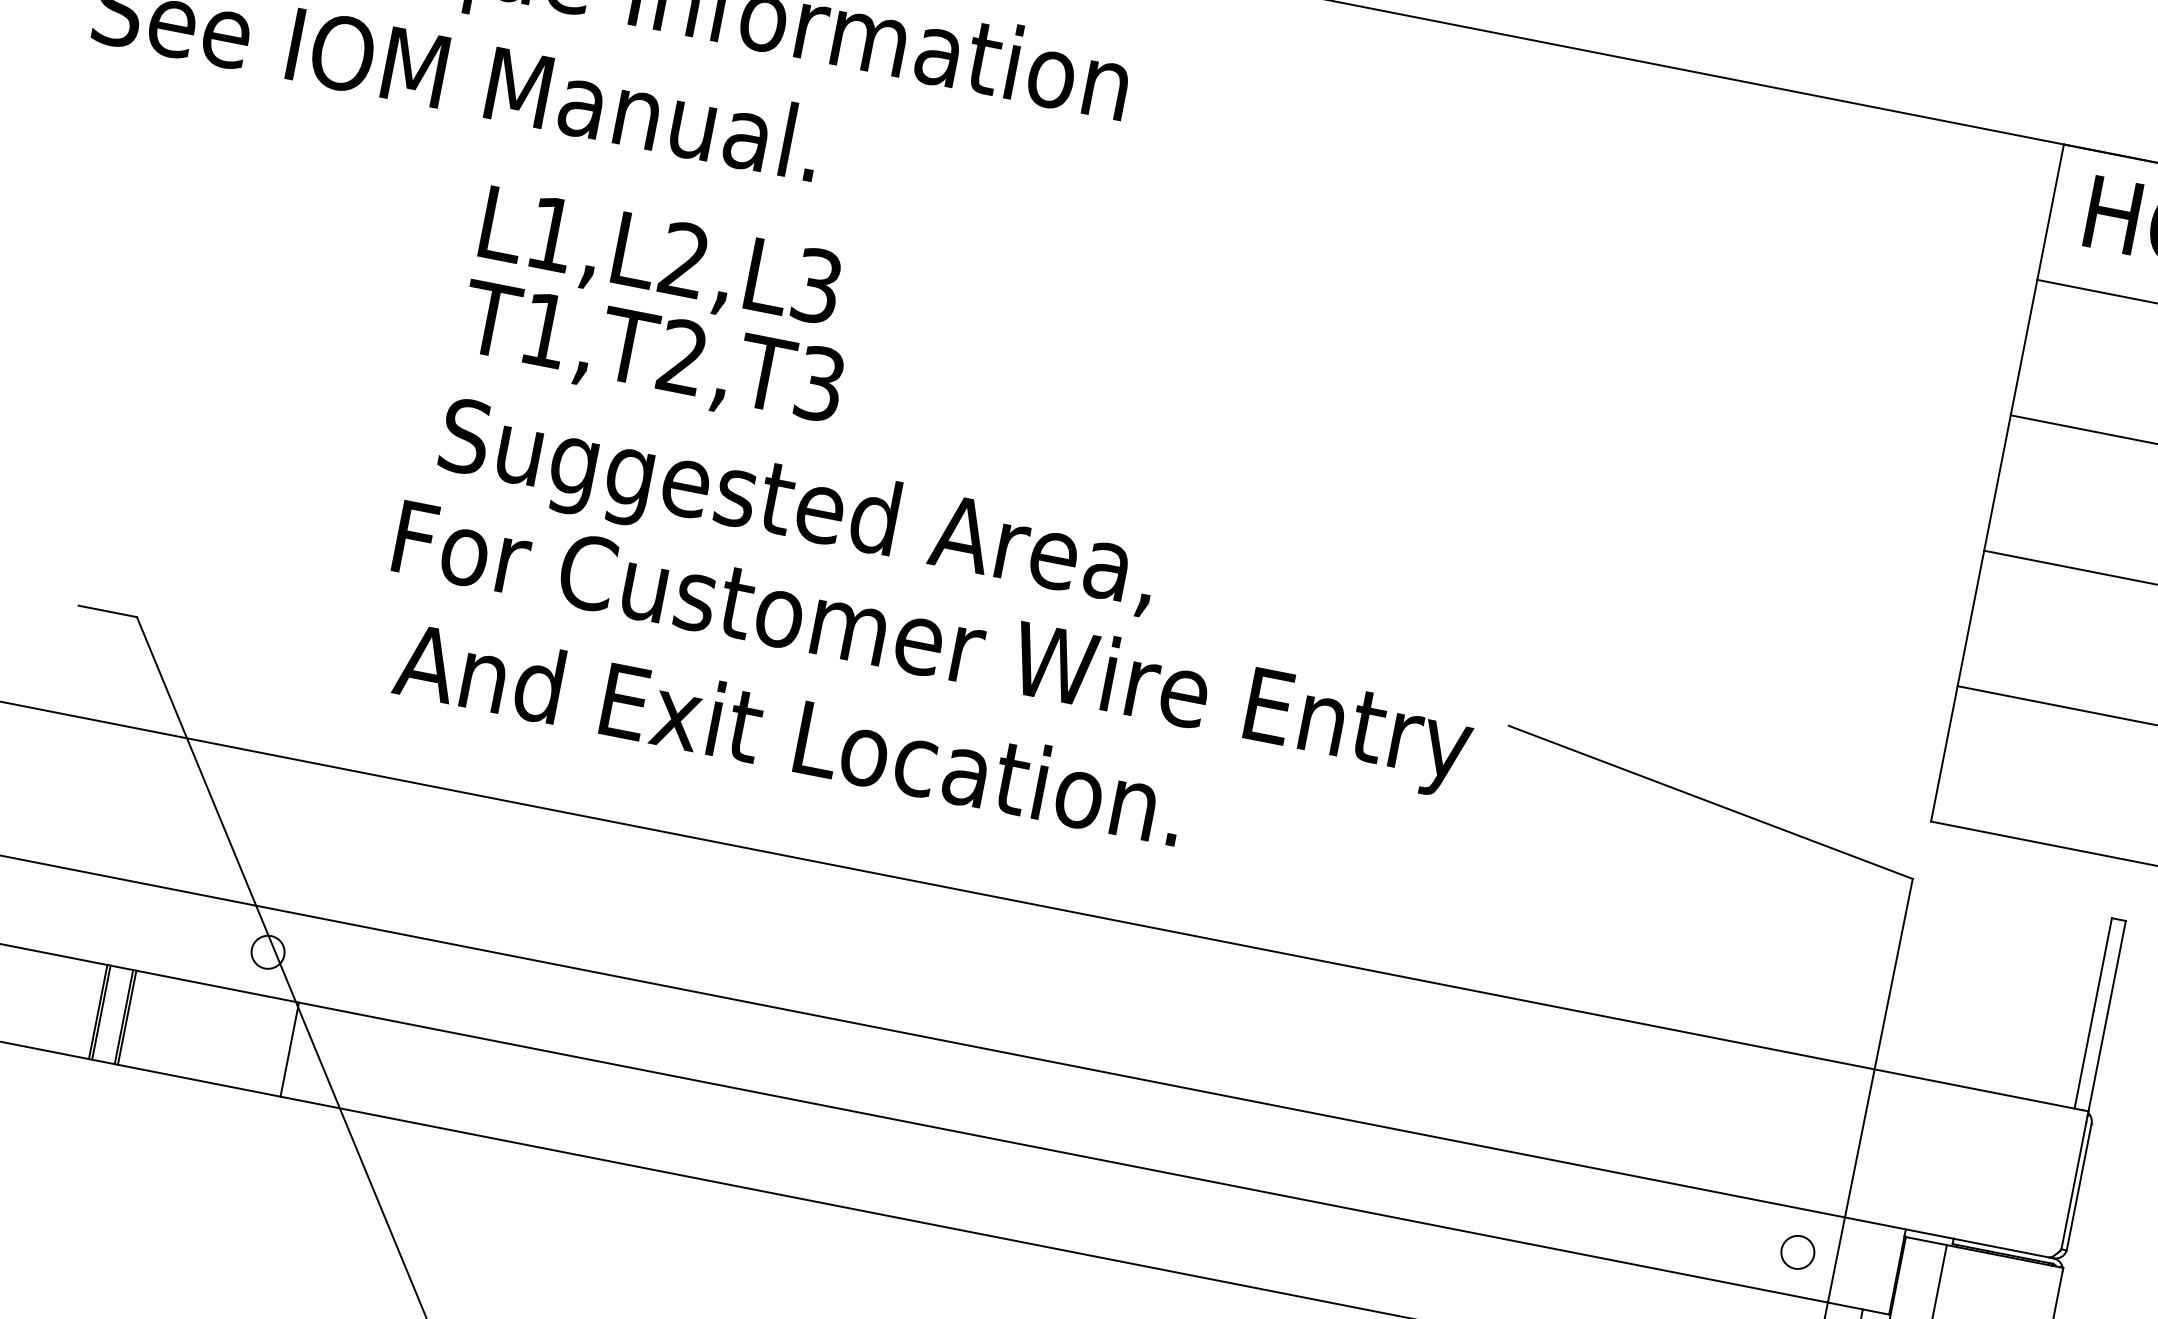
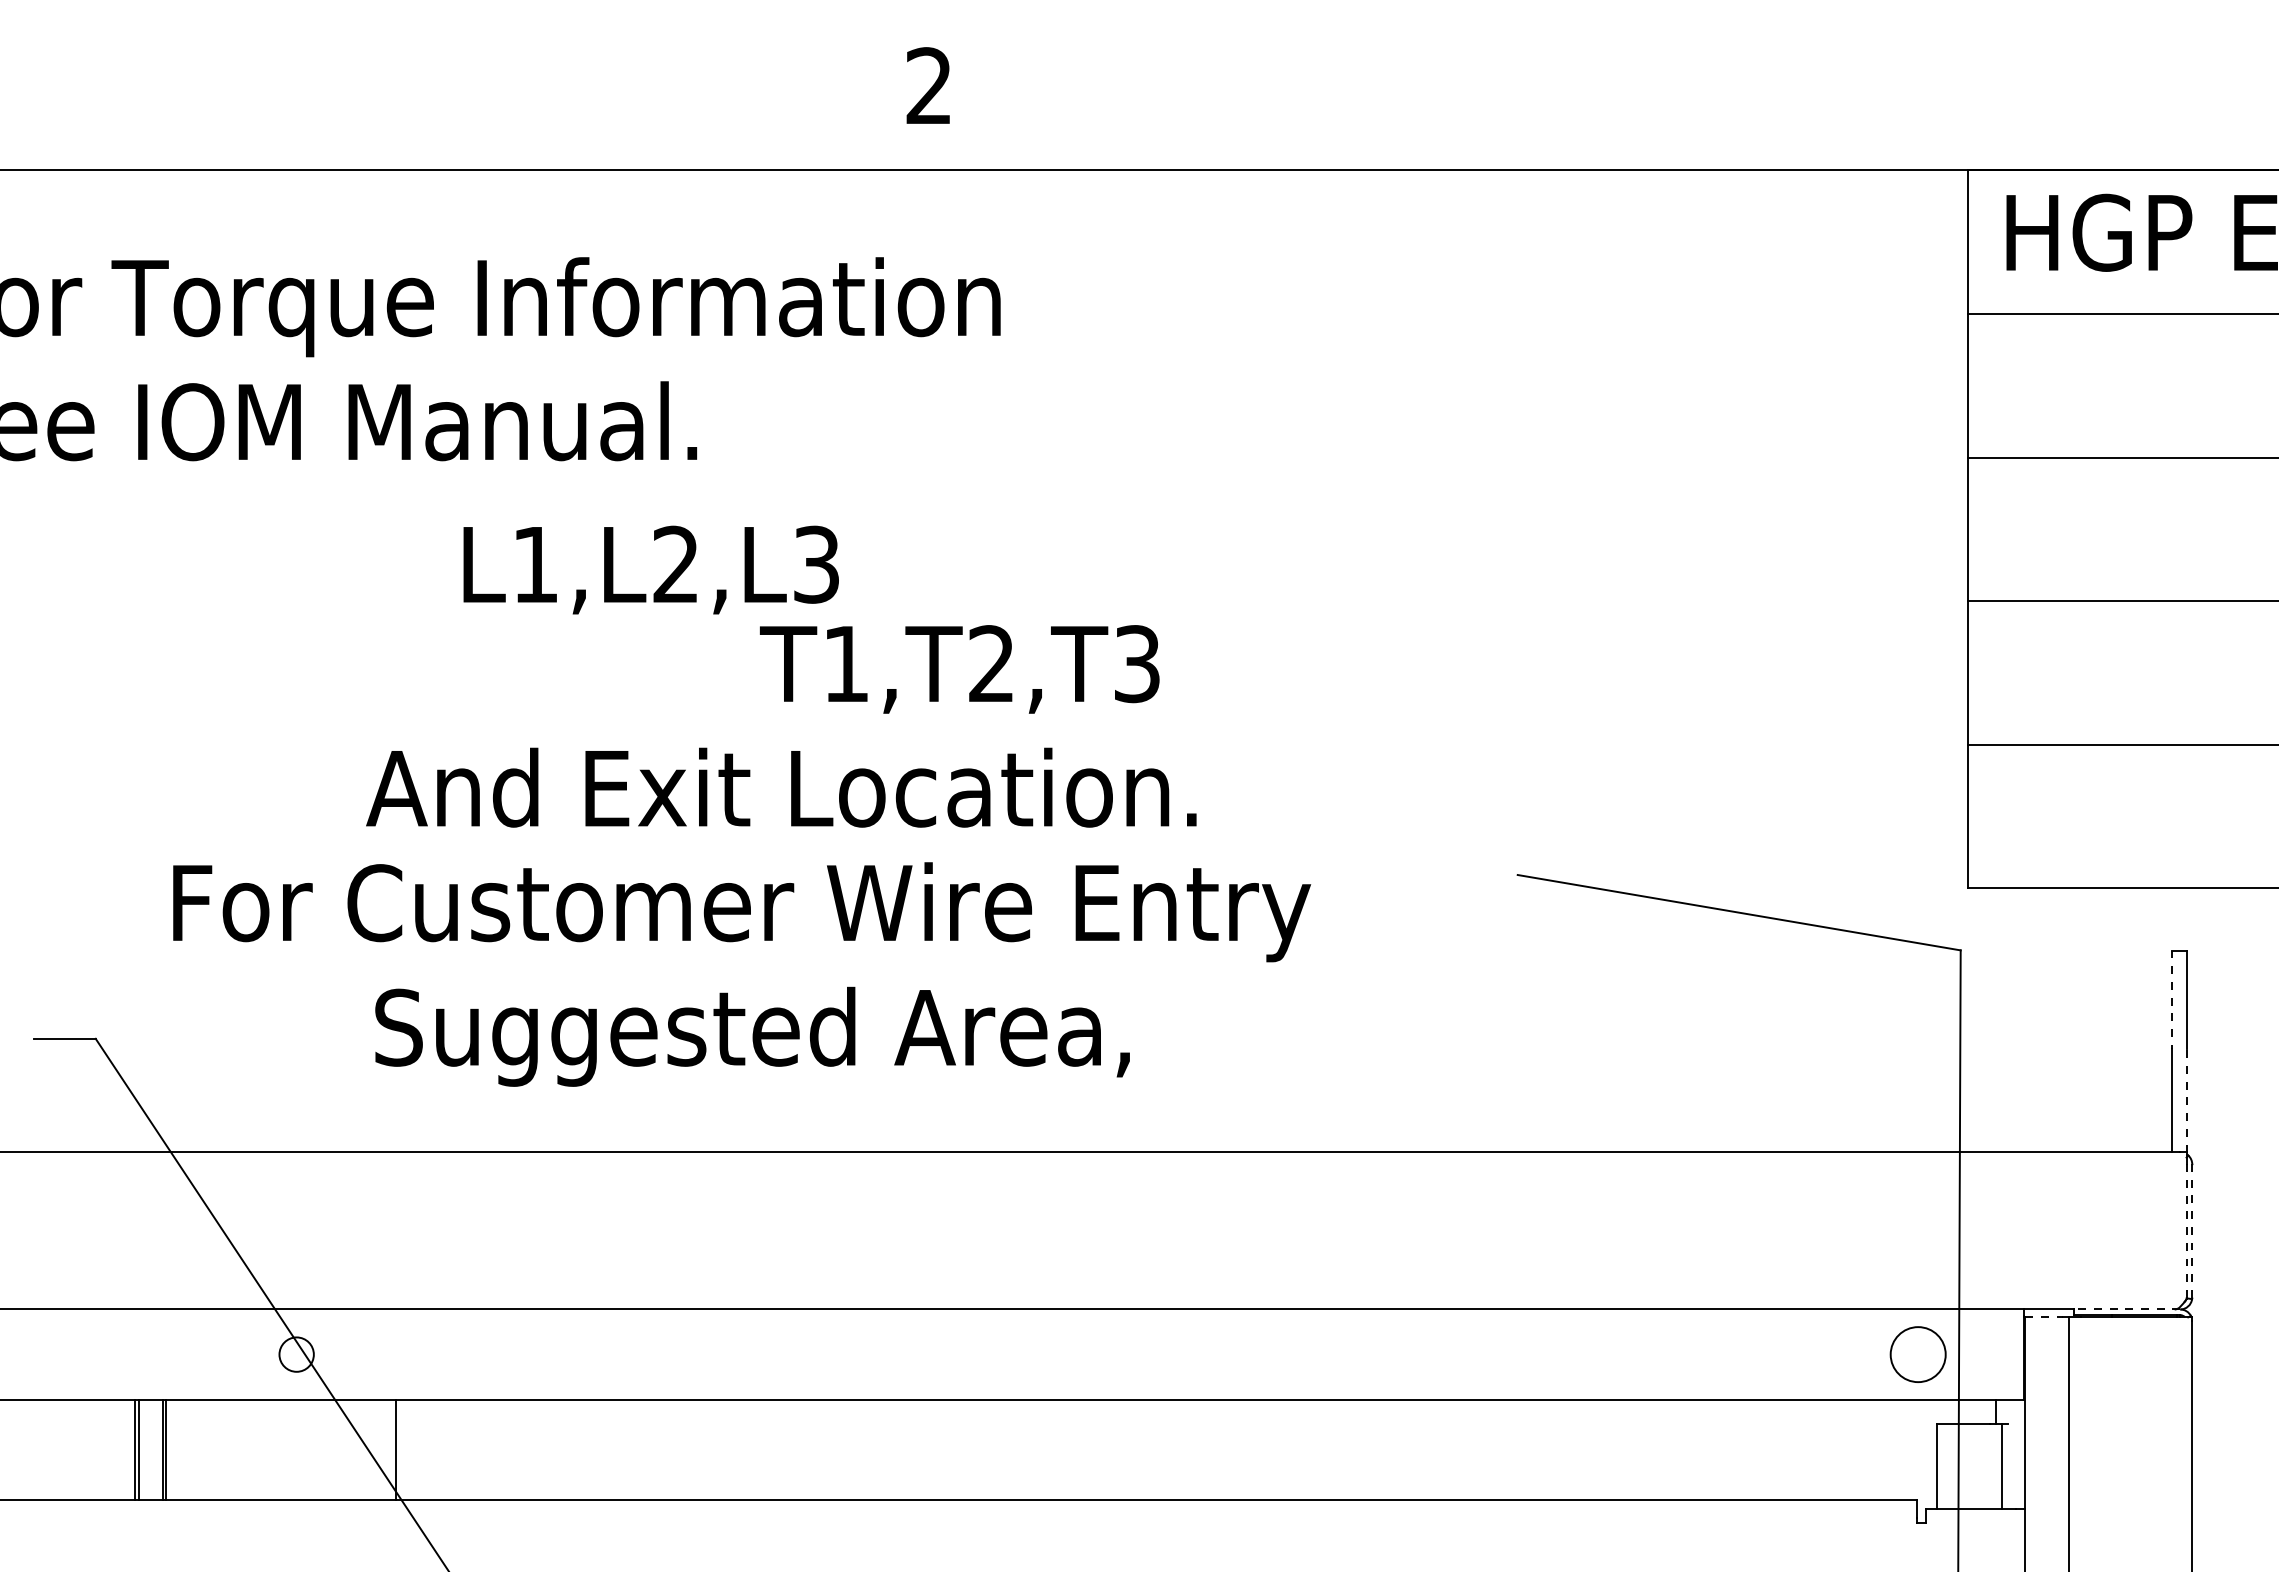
text: (659, 259) -> (650, 569), moved
text: (651, 356) -> (959, 669), moved
text: (828, 516) -> (781, 797), Suggested Area, -> And Exit Location.
text: (932, 649) -> (742, 912), moved
text: (788, 742) -> (785, 1036), And Exit Location. -> Suggested Area,
line: (2102, 965) -> (2171, 1000), solid -> dashed
line: (289, 1049) -> (396, 1449), moved
line: (2098, 1062) -> (2186, 1100), solid -> dashed
line: (2073, 1184) -> (2186, 1230), solid -> dashed
line: (2079, 1186) -> (2192, 1230), solid -> dashed
line: (1922, 1240) -> (2043, 1317), solid -> dashed
line: (2003, 1248) -> (2127, 1309), solid -> dashed
circle: (1798, 1252) -> (1918, 1354), size x1.6

